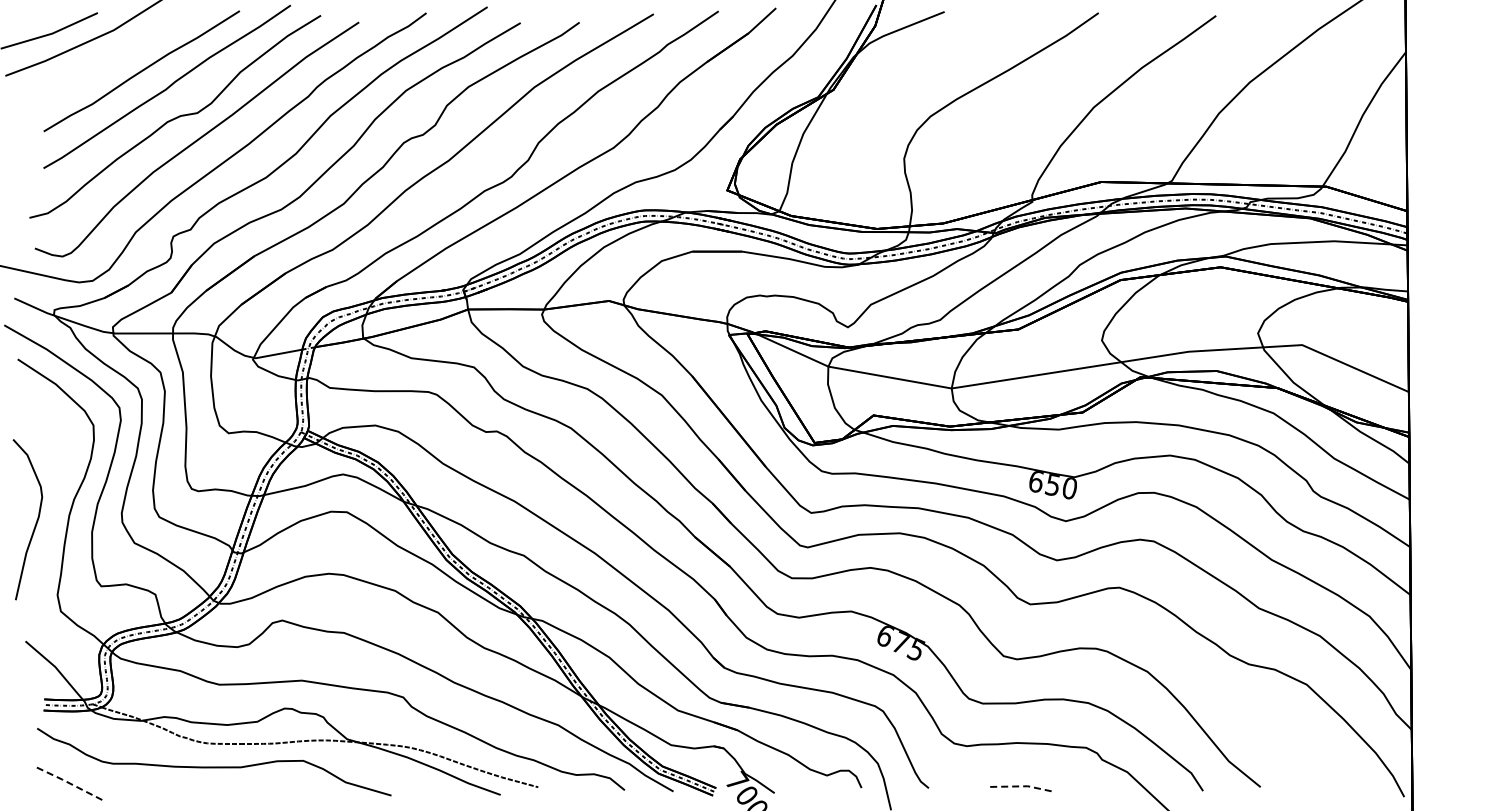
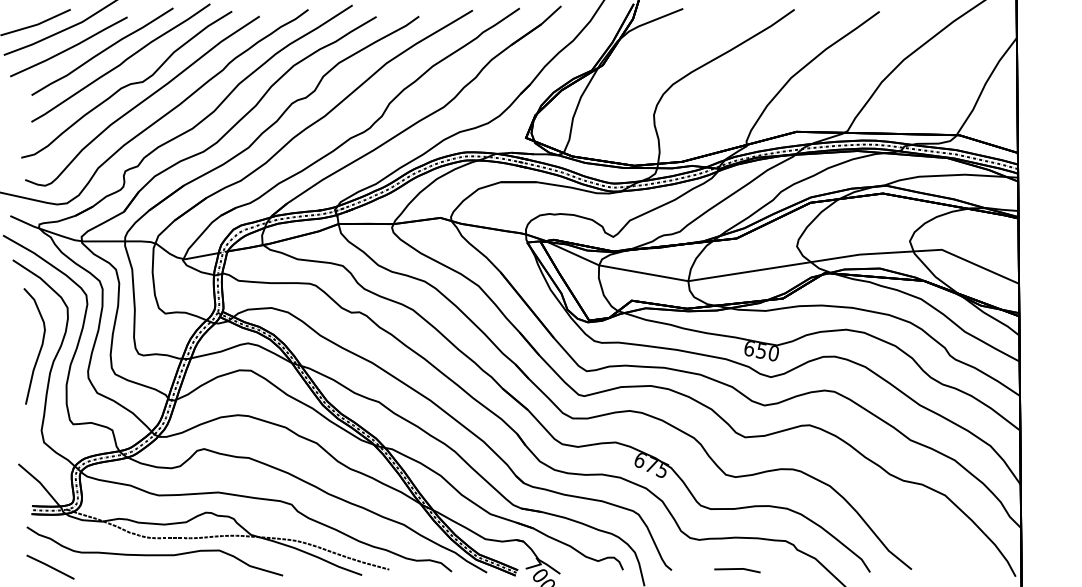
line: (96, 65) -> (69, 47), added
curve: (35, 523) -> (40, 349), moved
line: (70, 783) -> (50, 566), dashed -> solid
line: (1019, 786) -> (737, 569), dashed -> solid

